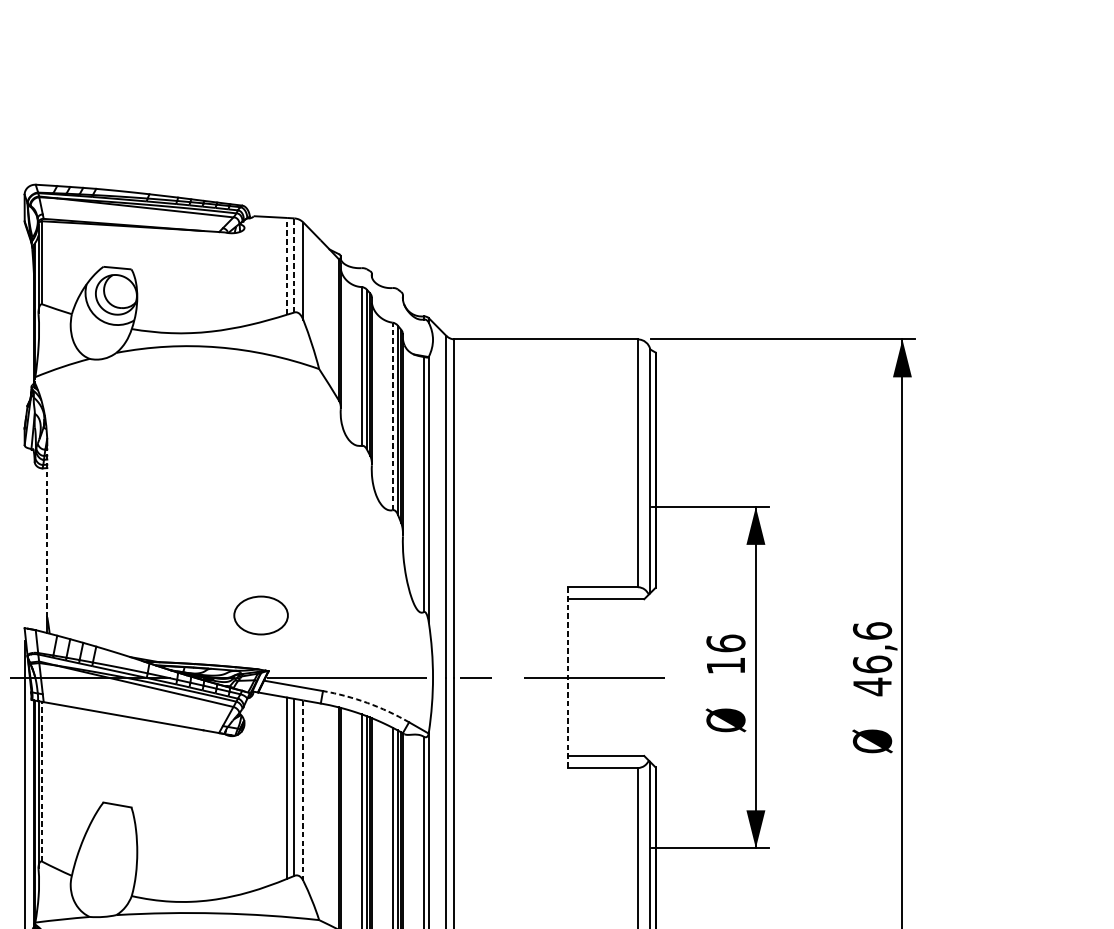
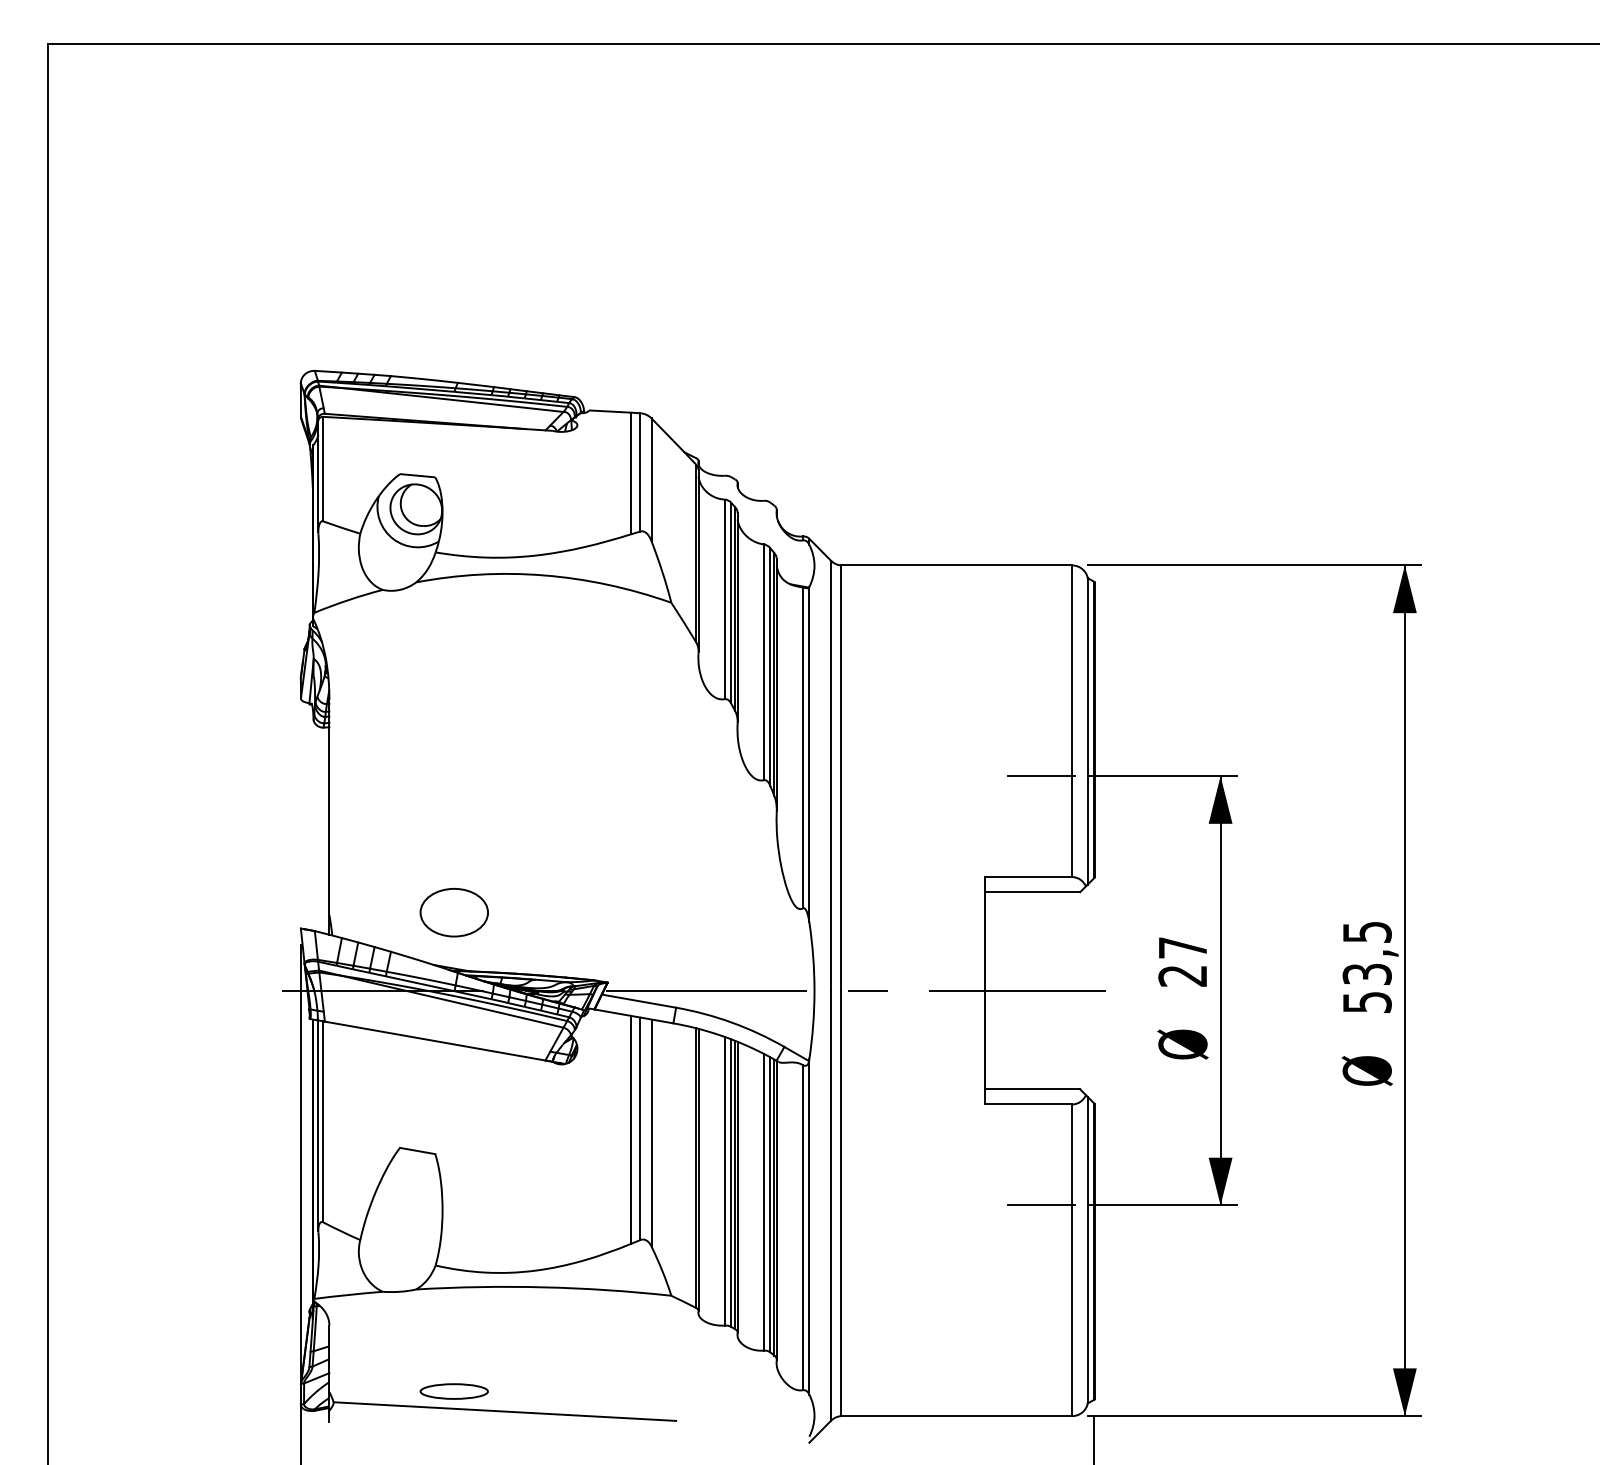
line: (294, 264) -> (640, 471), dashed -> solid
line: (286, 266) -> (630, 473), dashed -> solid
line: (392, 416) -> (763, 662), dashed -> solid
line: (612, 507) -> (1040, 776), added
line: (47, 531) -> (329, 807), dashed -> solid
part: (260, 615) -> (453, 912), moved
text: (725, 654) -> (1182, 961), 16 -> 27
text: (871, 659) -> (1366, 967), 46,6 -> 53,5
line: (568, 677) -> (984, 990), dashed -> solid
arc: (367, 702) -> (732, 1022), dashed -> solid
line: (42, 781) -> (323, 1121), dashed -> solid
line: (303, 791) -> (651, 1133), dashed -> solid
line: (612, 848) -> (1040, 1205), added

